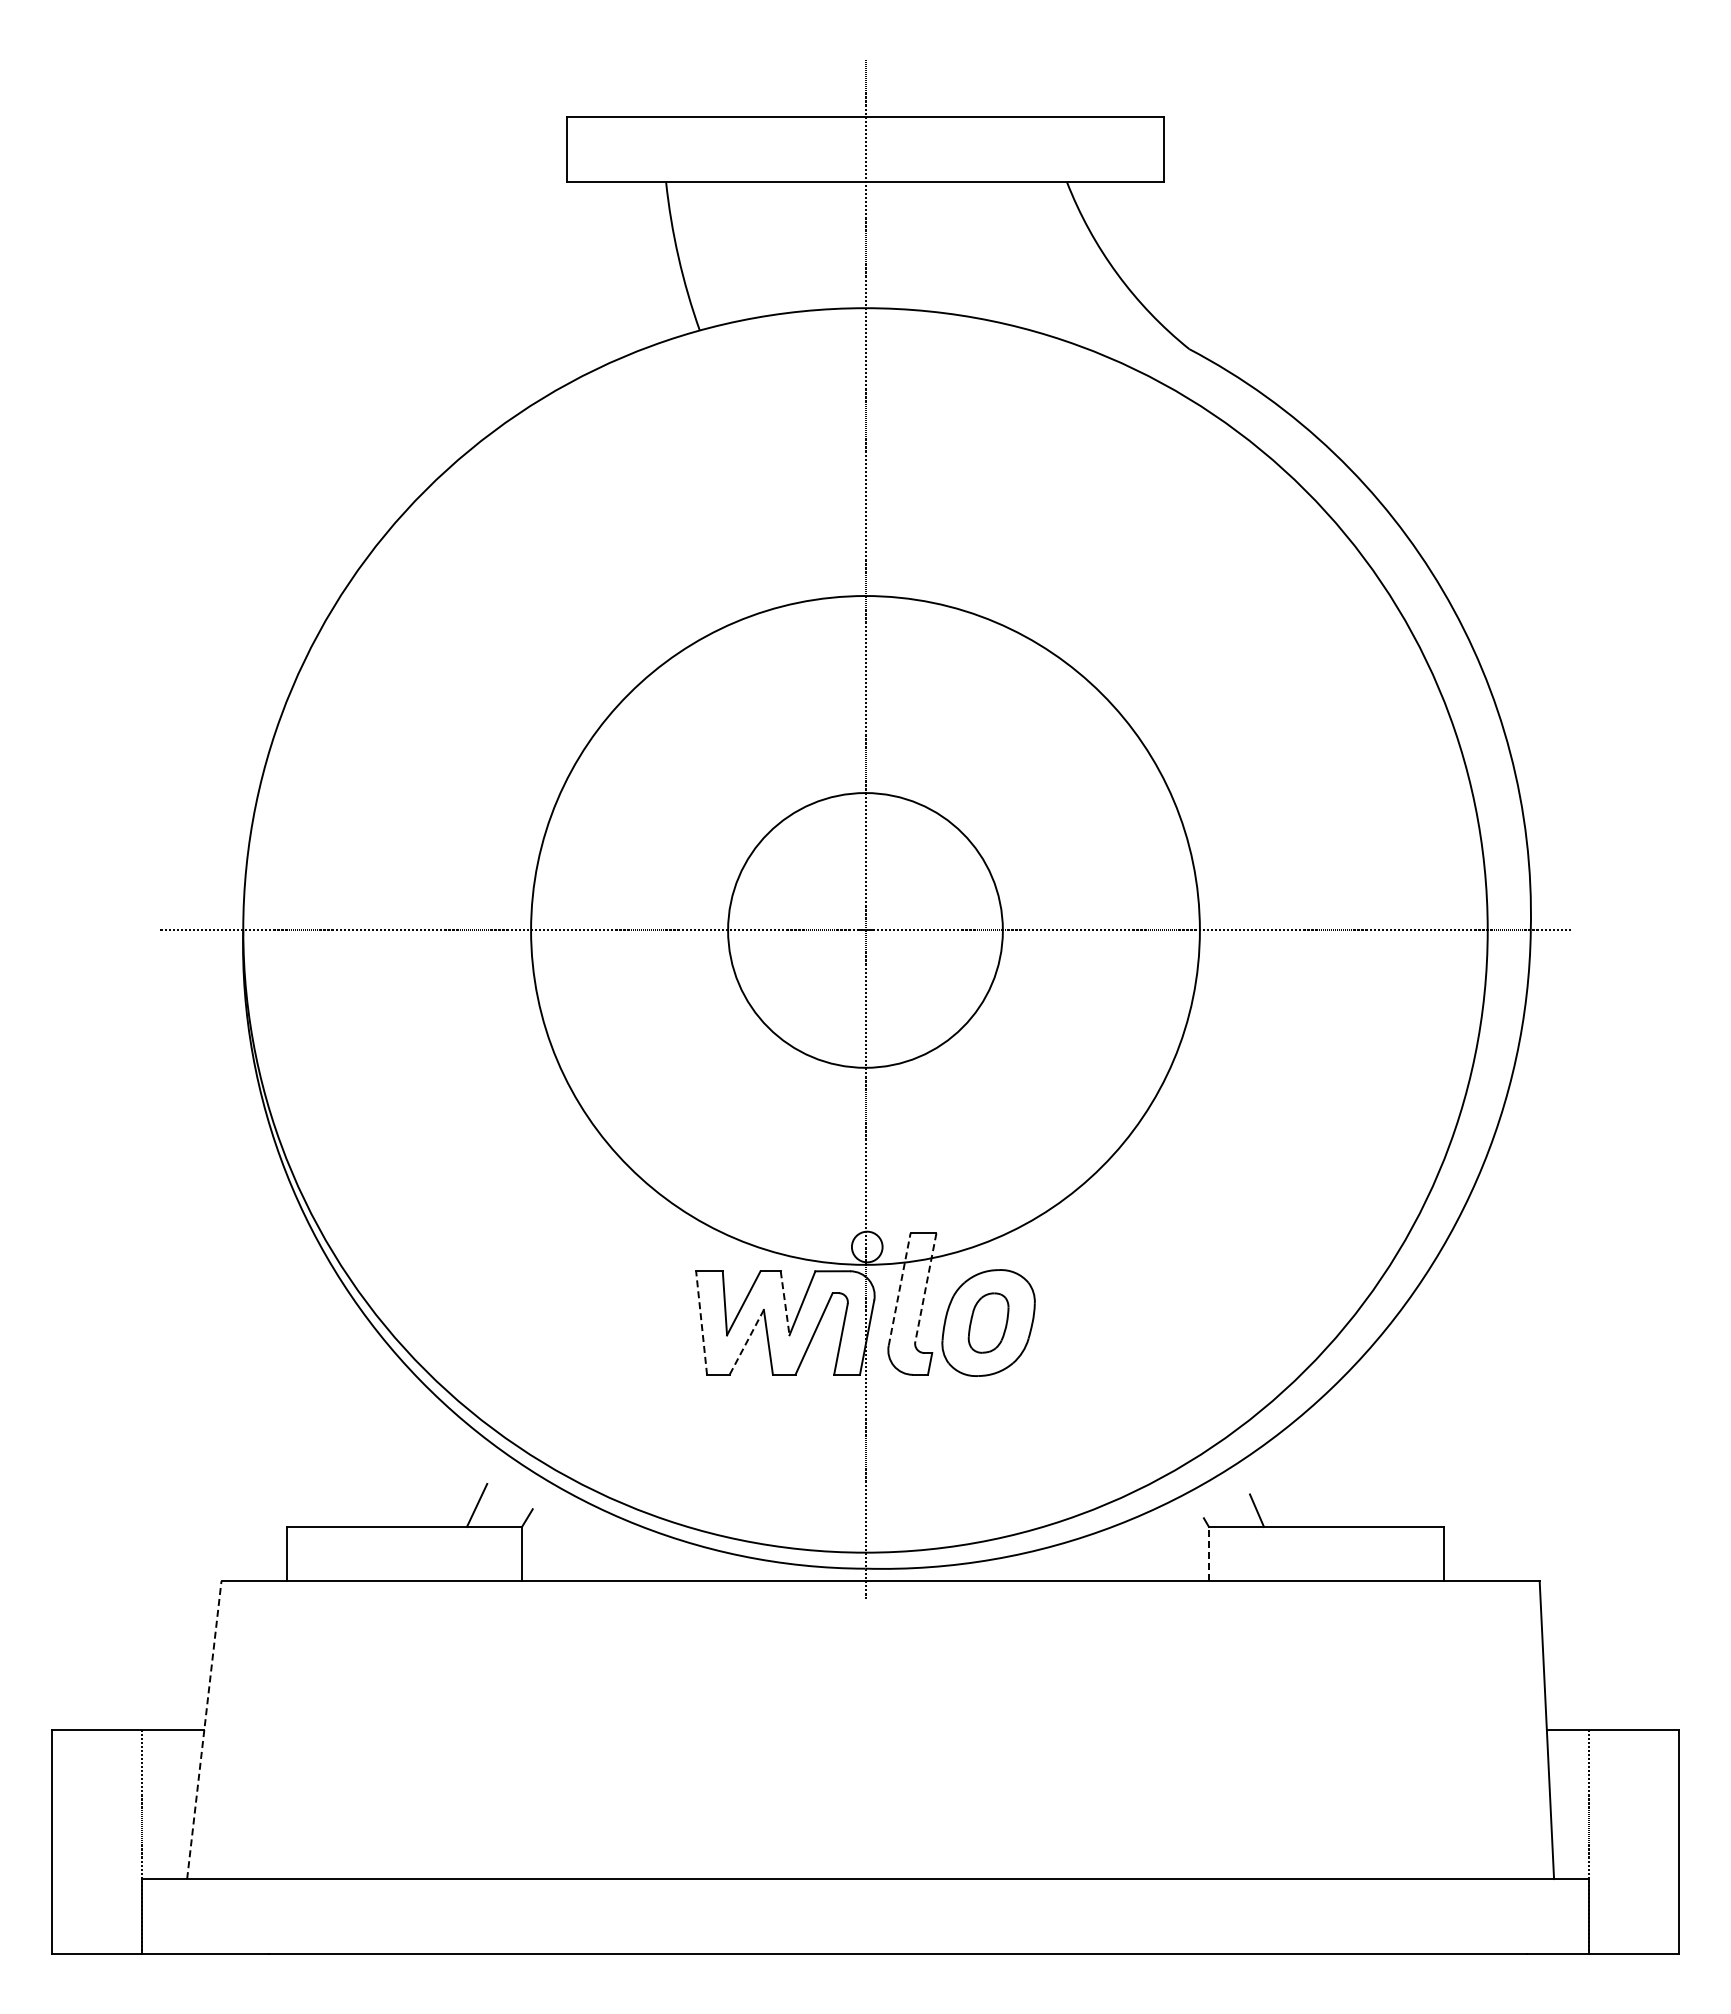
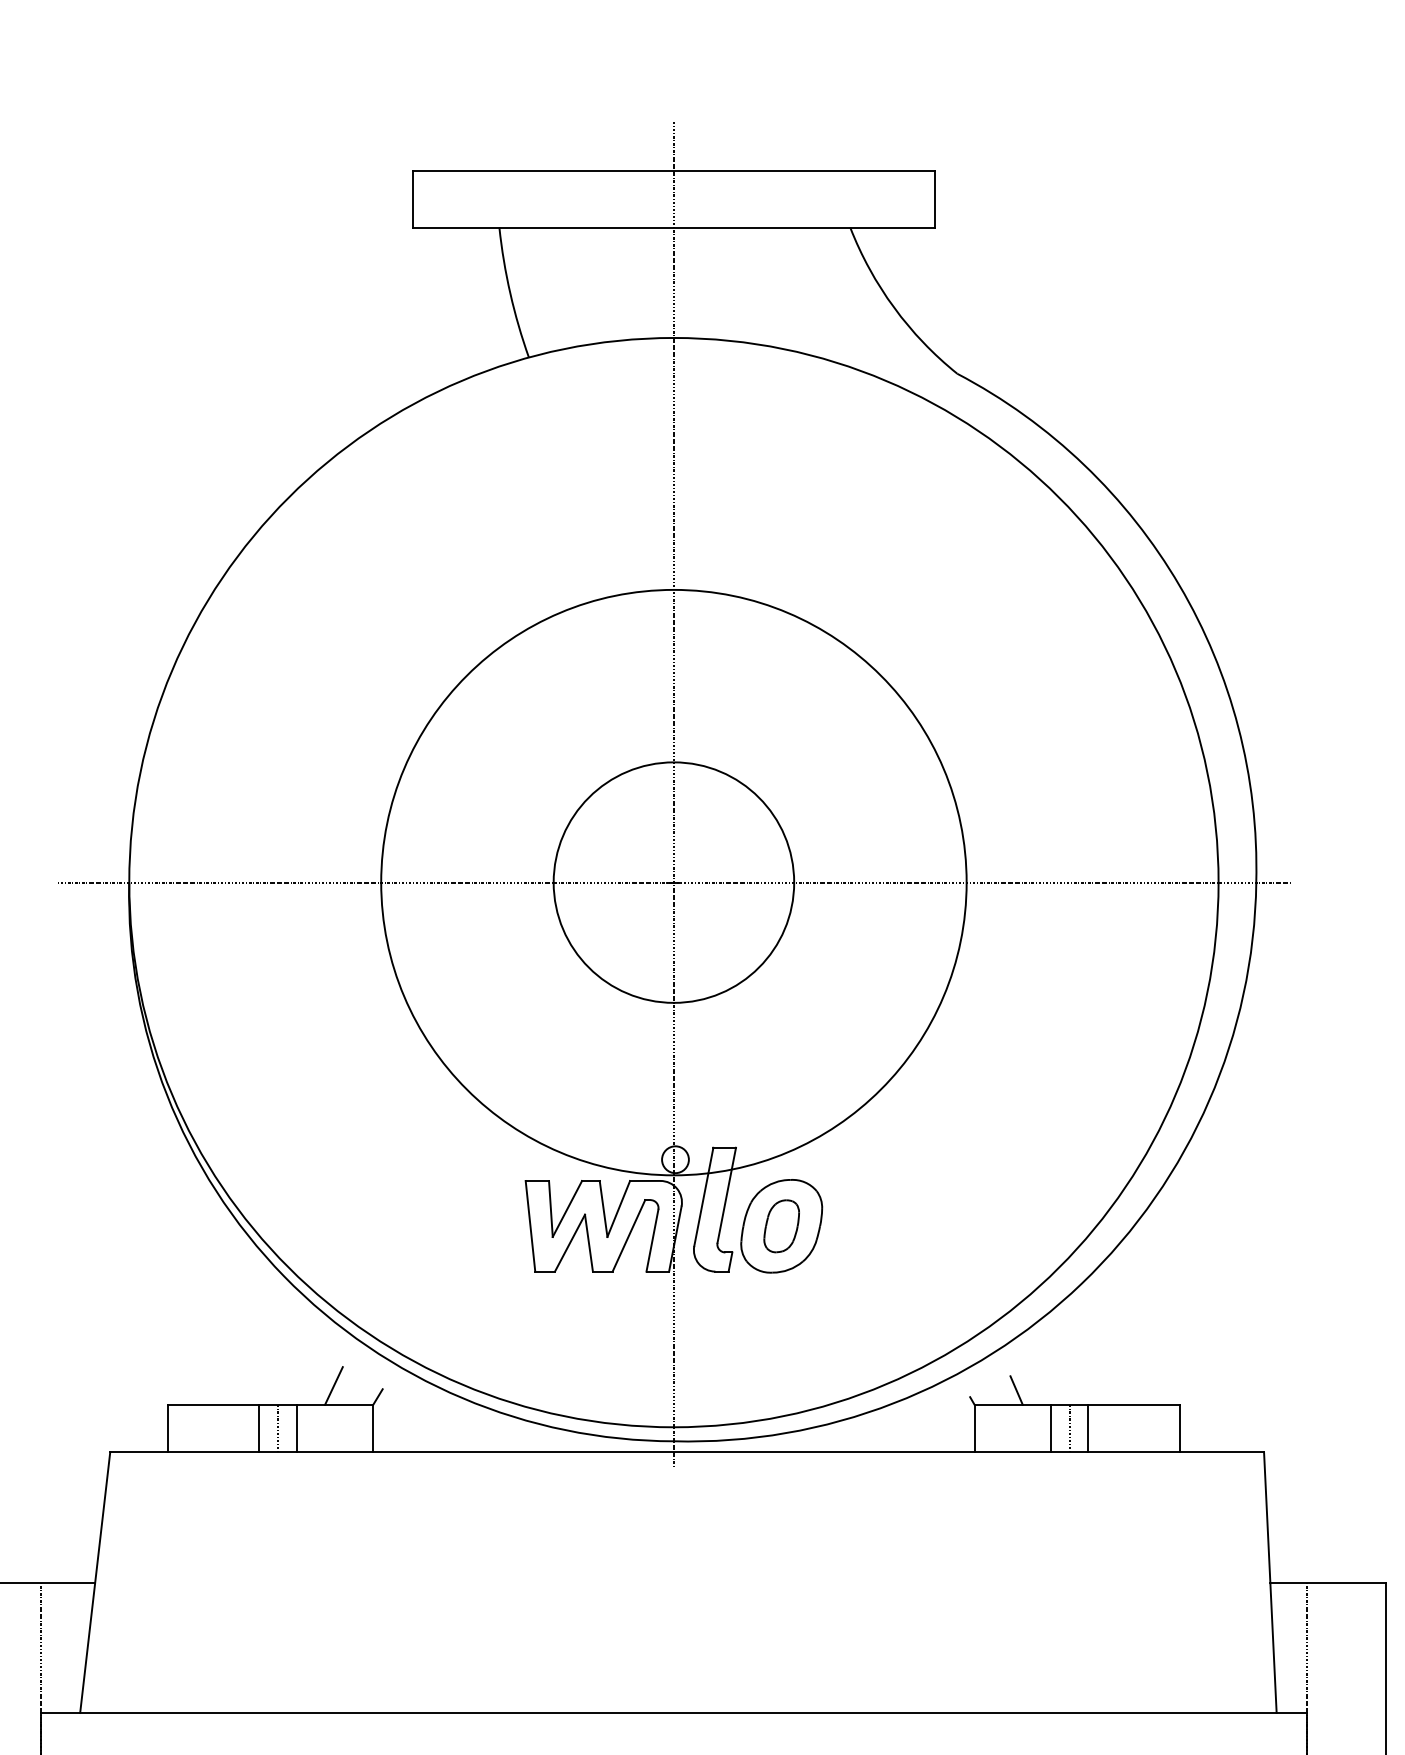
line: (925, 1288) -> (726, 1196), dashed -> solid
line: (899, 1289) -> (703, 1196), dashed -> solid
line: (785, 1303) -> (603, 1209), dashed -> solid
line: (701, 1322) -> (530, 1225), dashed -> solid
line: (746, 1342) -> (569, 1243), dashed -> solid
line: (391, 1553) -> (259, 1427), added
line: (413, 1553) -> (278, 1427), added
line: (435, 1553) -> (297, 1427), added
line: (1208, 1553) -> (974, 1427), dashed -> solid
line: (1295, 1553) -> (1050, 1427), added
line: (1317, 1553) -> (1069, 1427), added
line: (1339, 1553) -> (1088, 1427), added
line: (204, 1730) -> (95, 1582), dashed -> solid

